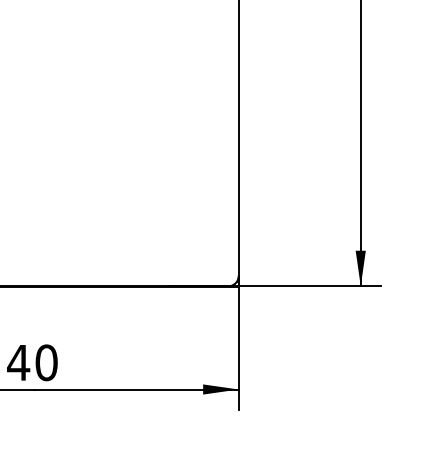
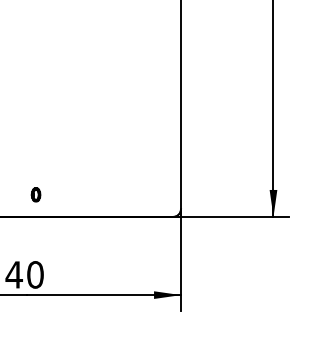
part: (46, 256) -> (35, 194), added

